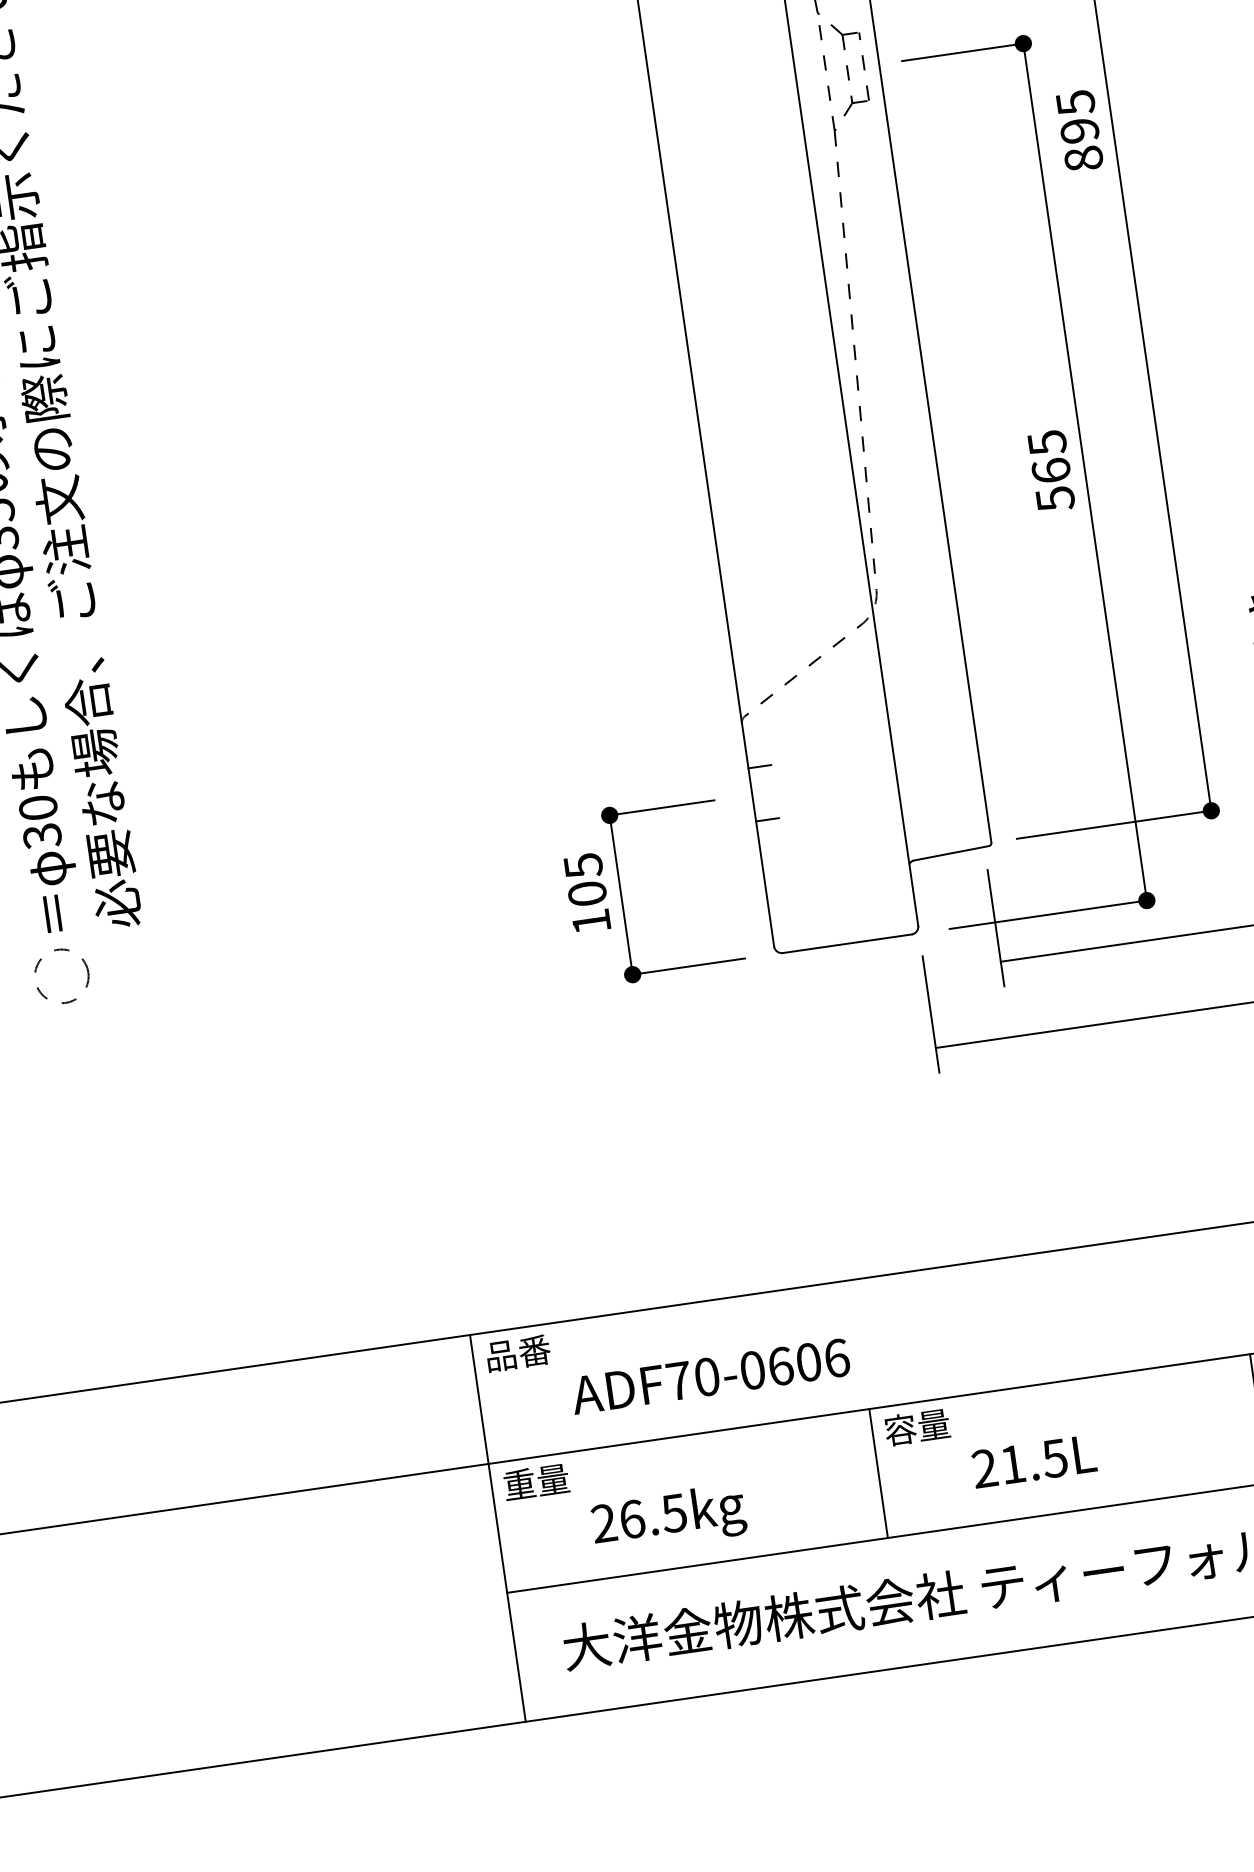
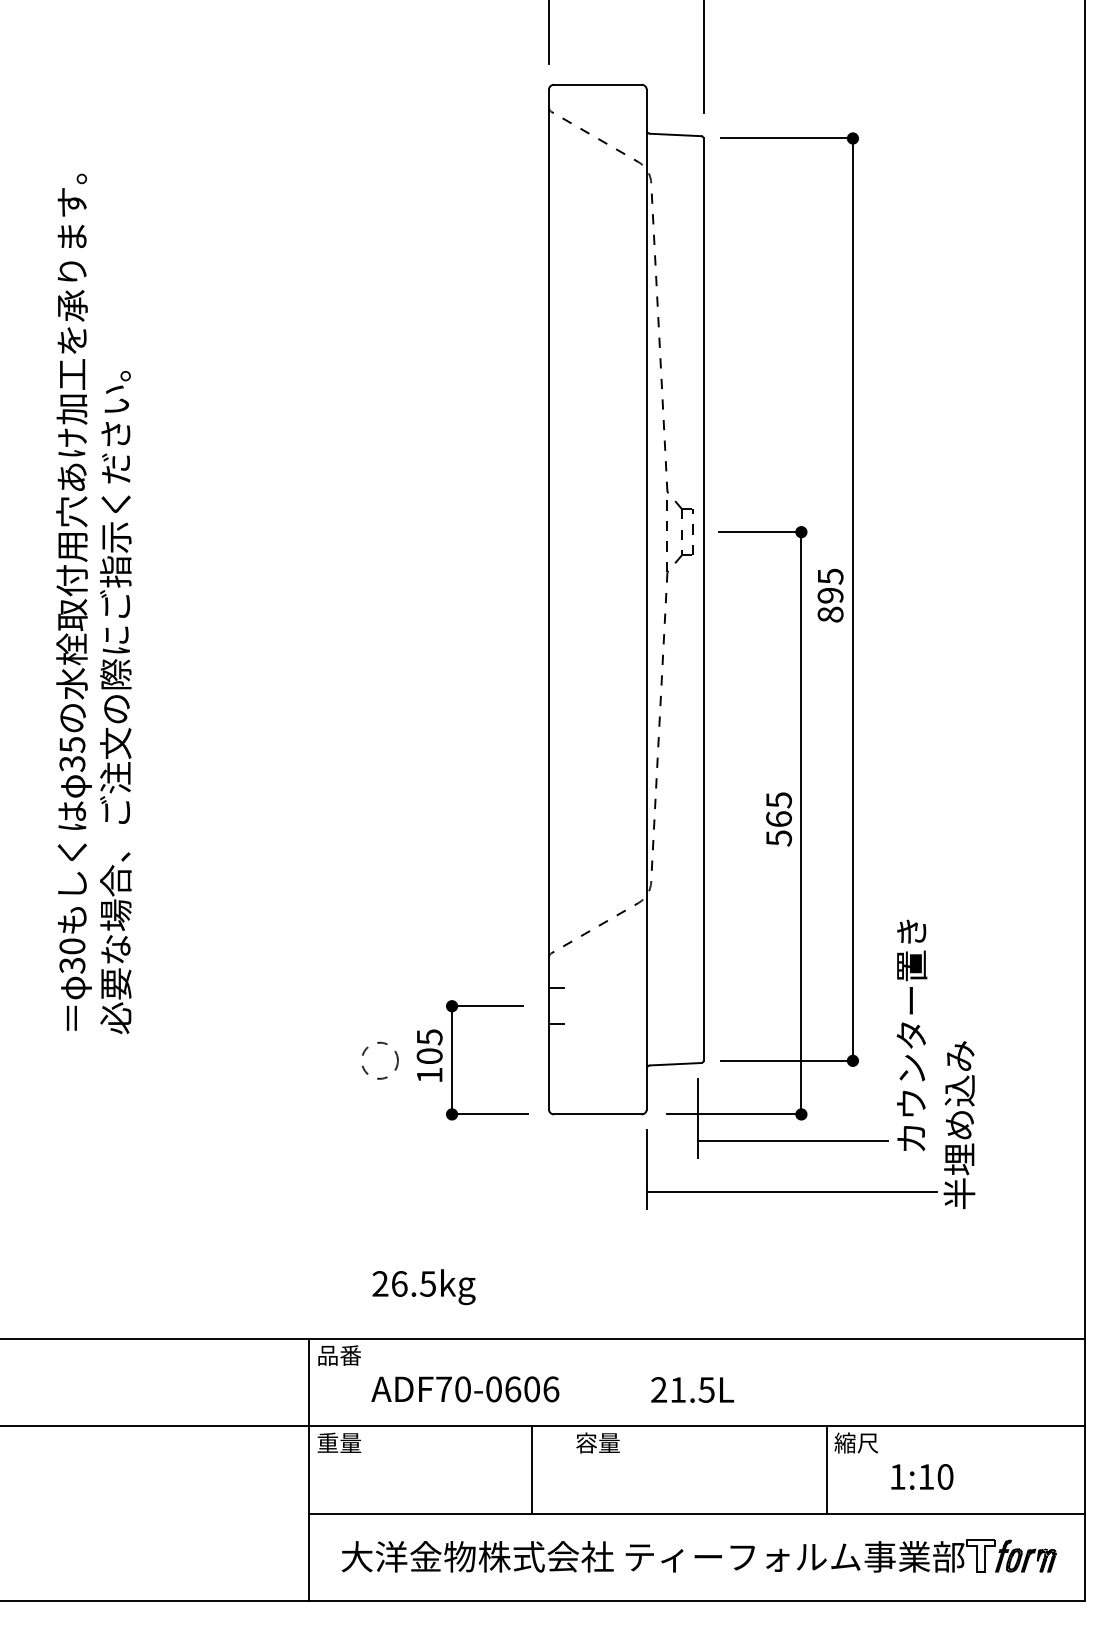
circle: (61, 976) -> (379, 1060), moved
text: (1033, 1460) -> (692, 1389), moved
line: (877, 1472) -> (531, 1469), moved
text: (668, 1519) -> (423, 1287), moved

